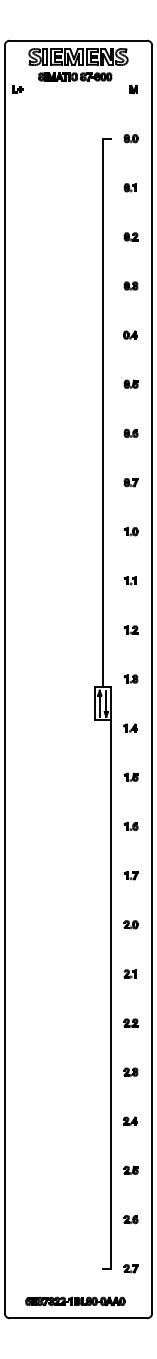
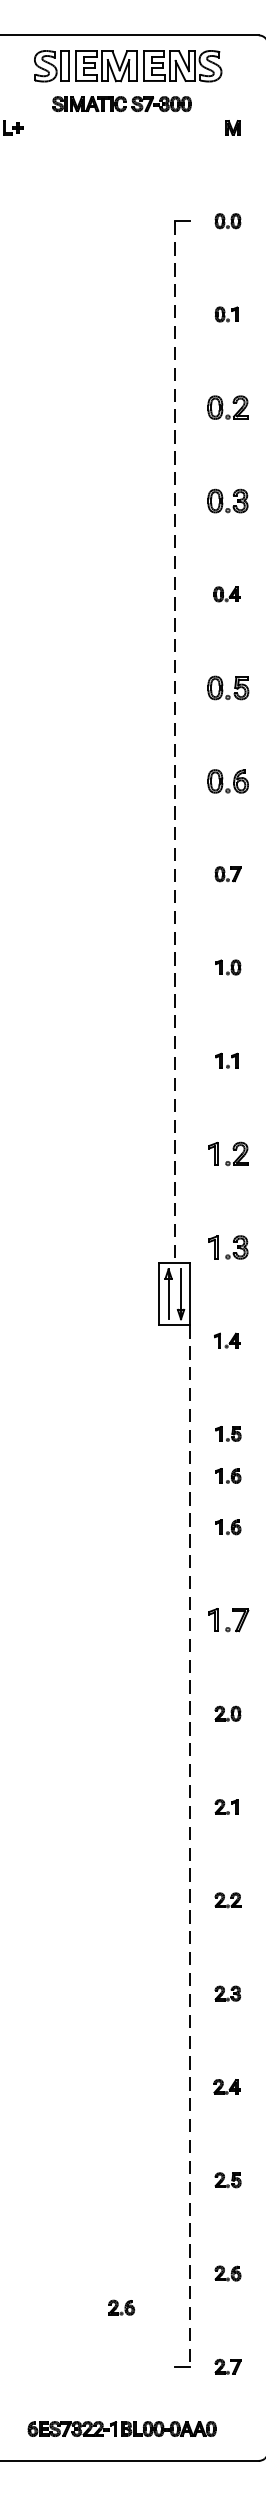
part: (130, 236) -> (226, 407), size x1.6
part: (130, 285) -> (226, 500), size x1.6
part: (130, 383) -> (226, 686), size x1.6
line: (103, 413) -> (175, 743), solid -> dashed
part: (130, 432) -> (226, 779), size x1.6
part: (130, 629) -> (226, 1153), size x1.6
part: (130, 678) -> (226, 1246), size x1.6
part: (130, 799) -> (226, 1476), added
part: (130, 875) -> (226, 1620), size x1.6
line: (111, 995) -> (190, 1848), solid -> dashed
part: (74, 1237) -> (120, 2307), added

